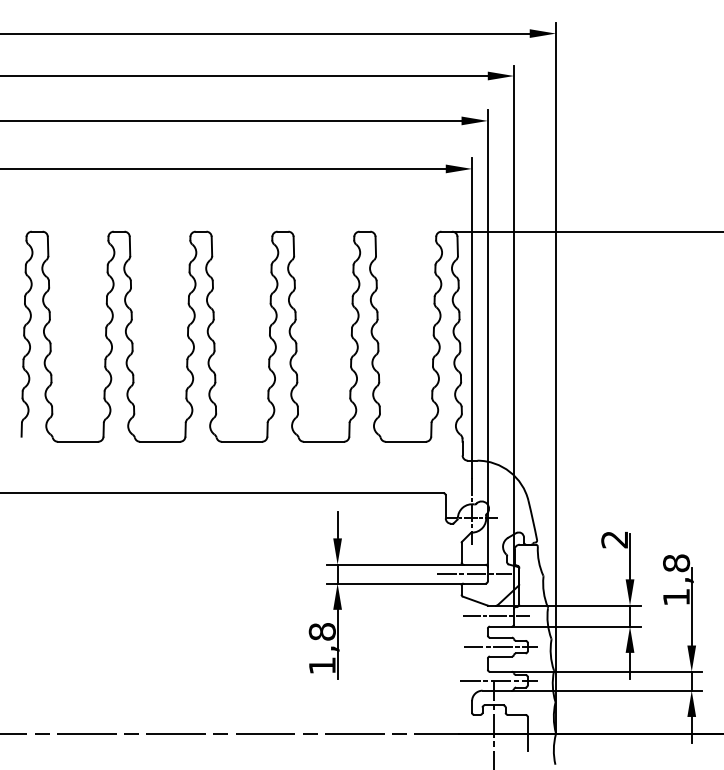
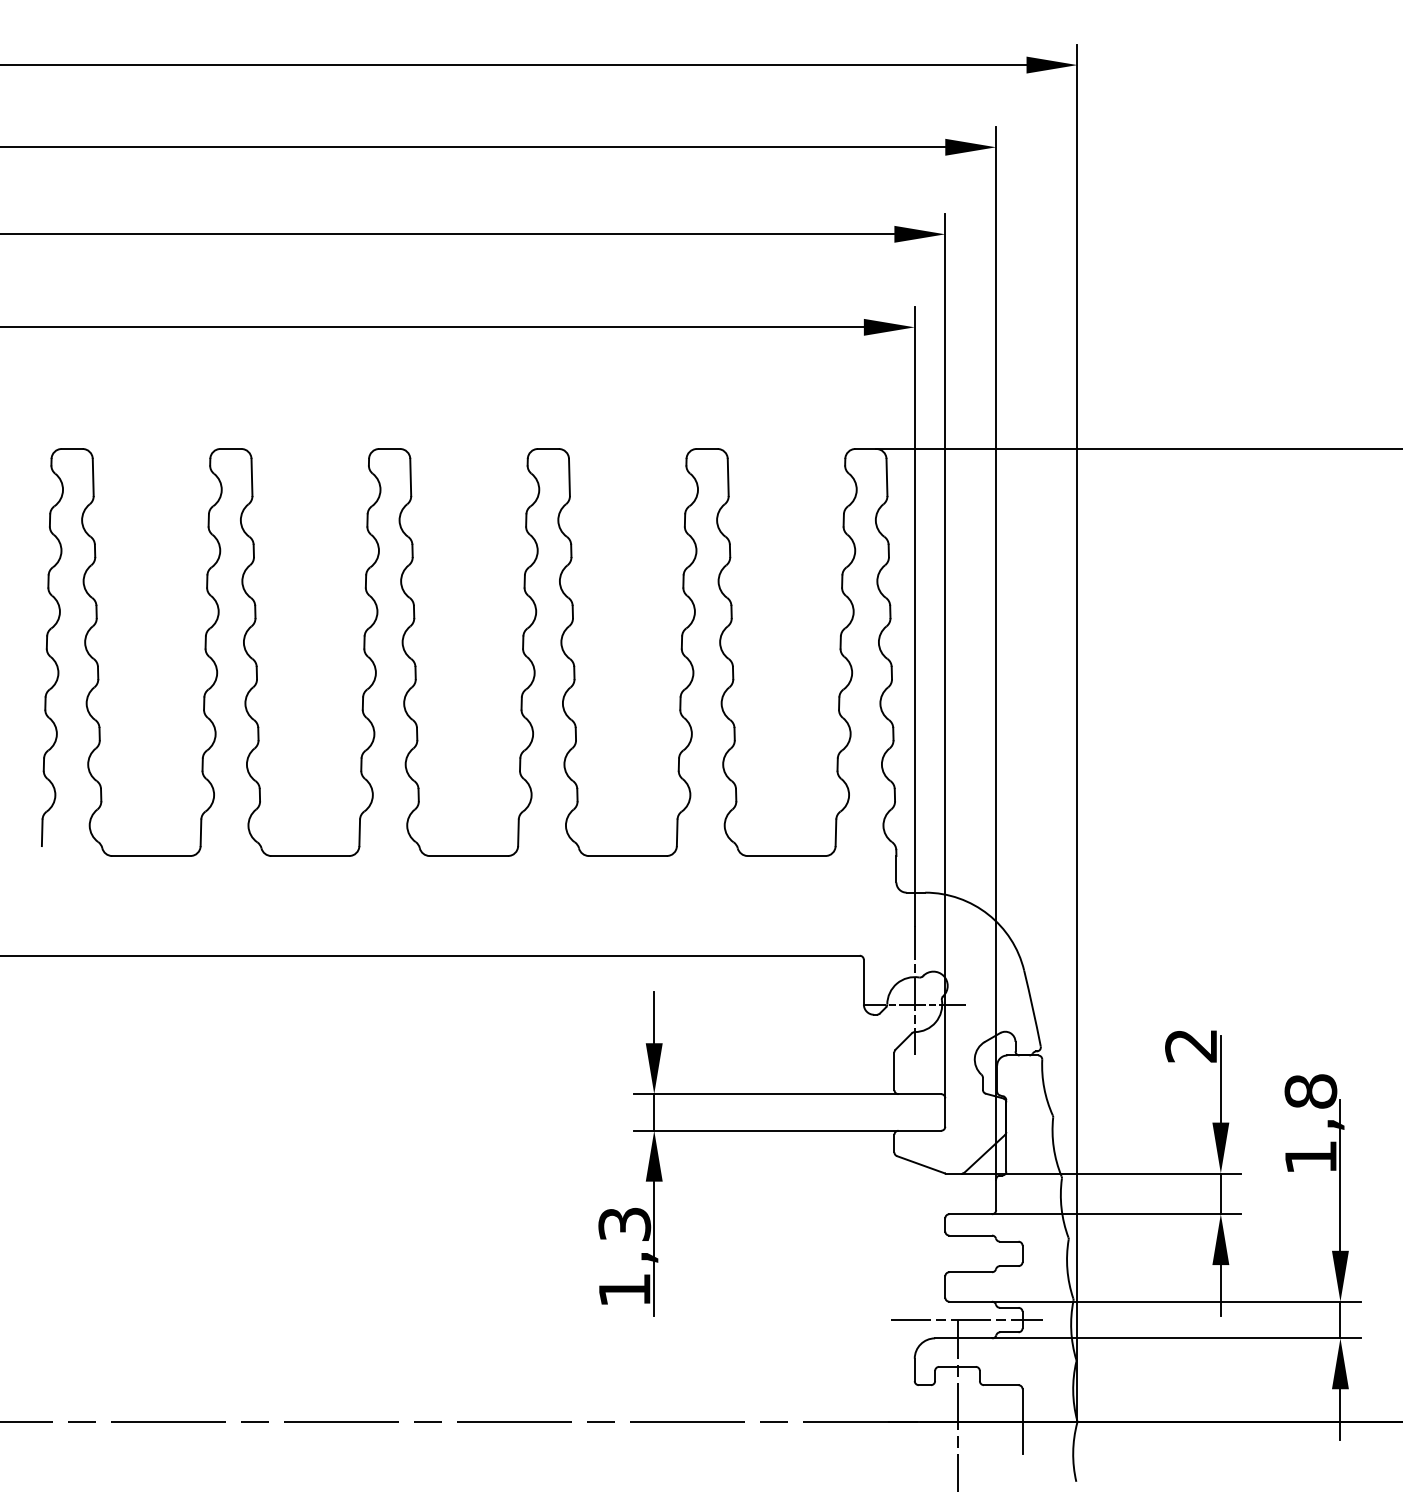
line: (474, 574) -> (919, 1113), removed
line: (496, 616) -> (962, 1194), removed
text: (321, 631) -> (623, 1223), 1,8 -> 1,3
line: (500, 647) -> (969, 1254), removed

